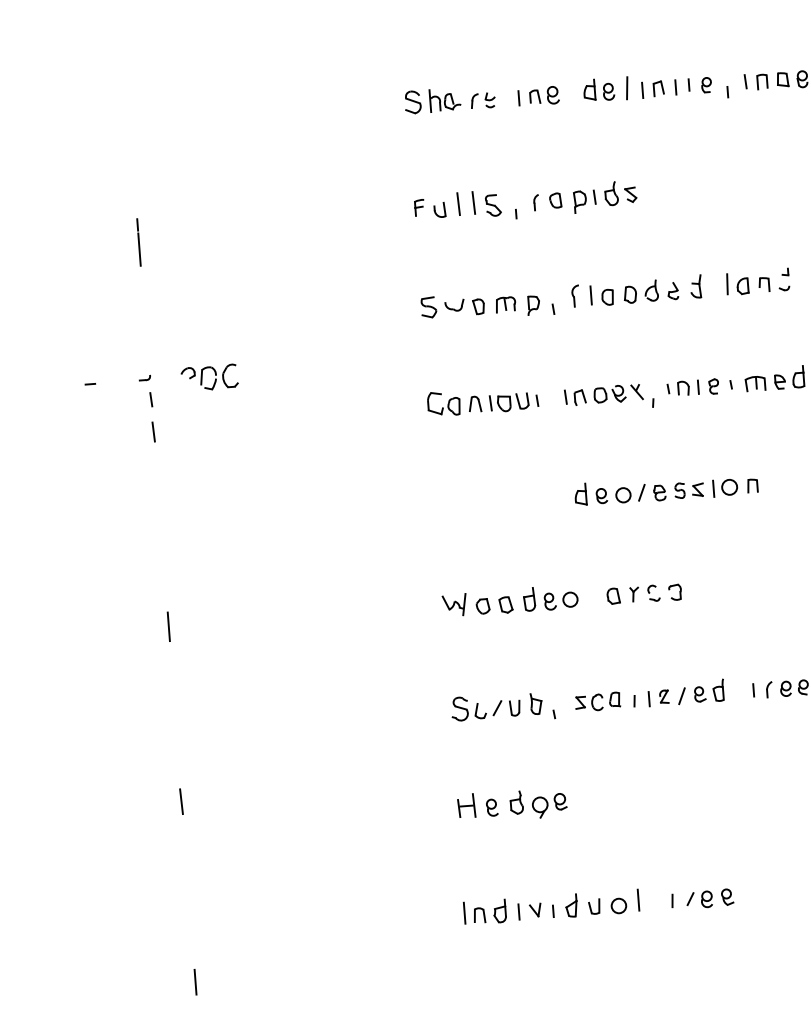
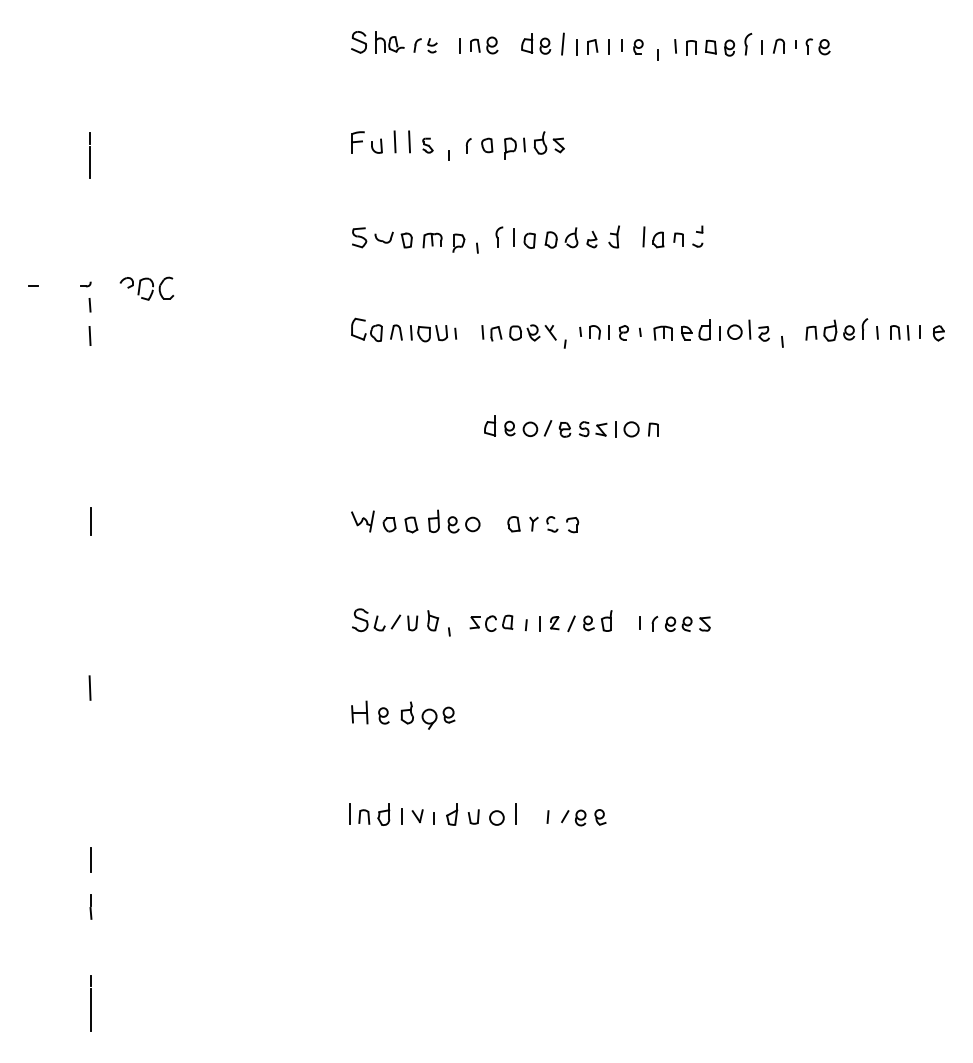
part: (492, 205) -> (427, 145), size x0.71
part: (419, 207) -> (357, 142), size x1.43

